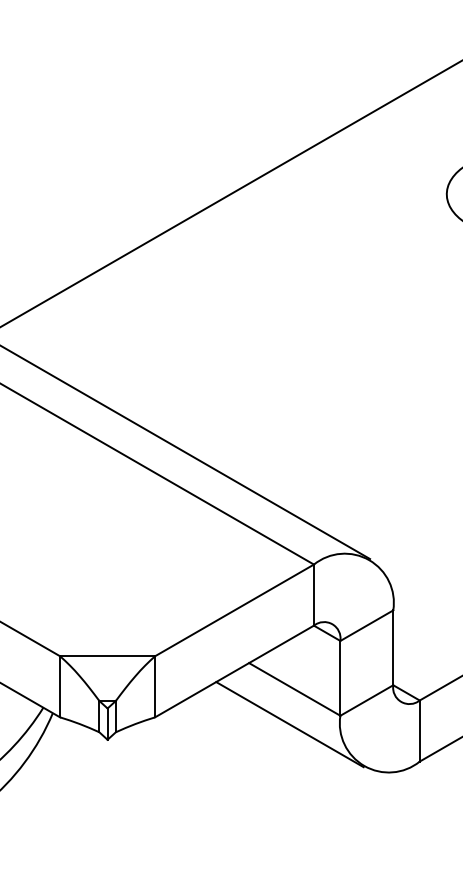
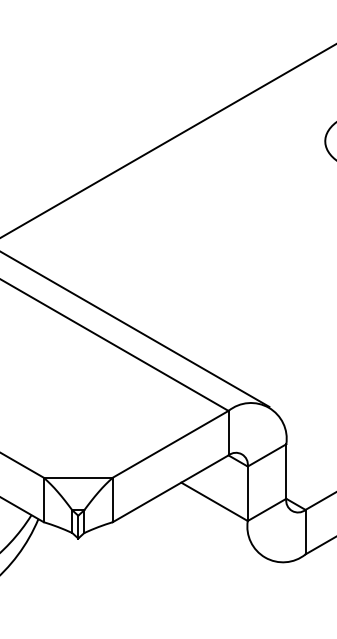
line: (289, 724) -> (210, 527), removed

